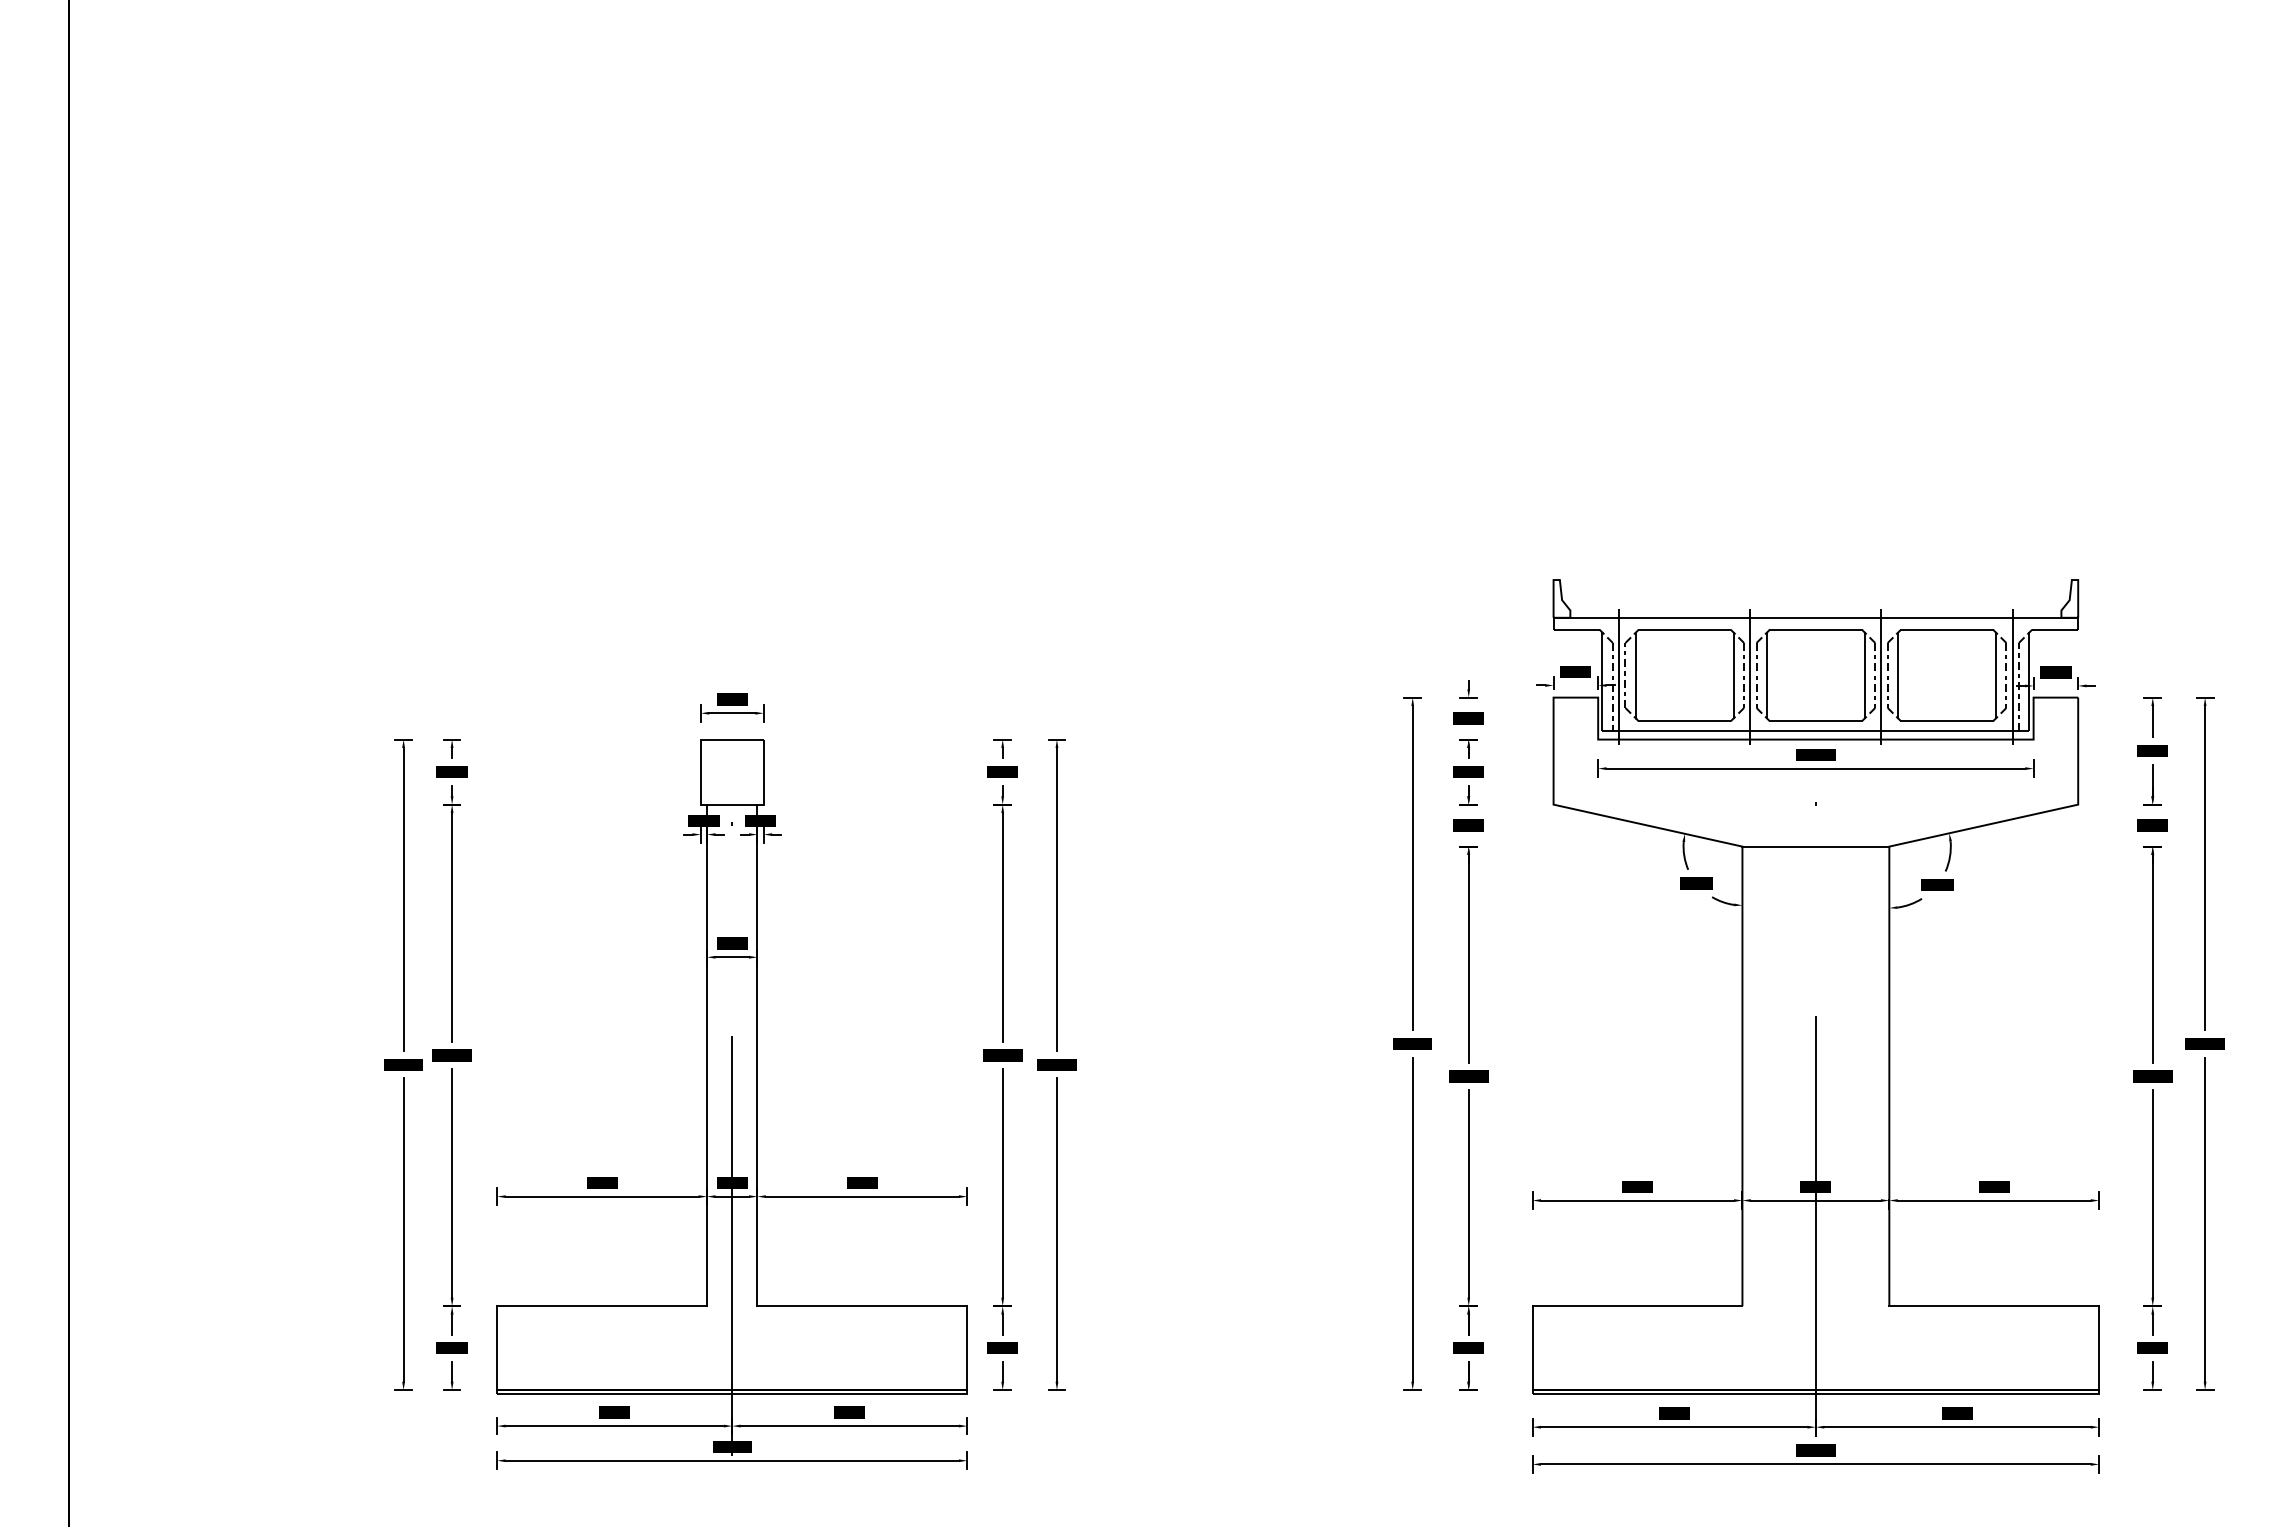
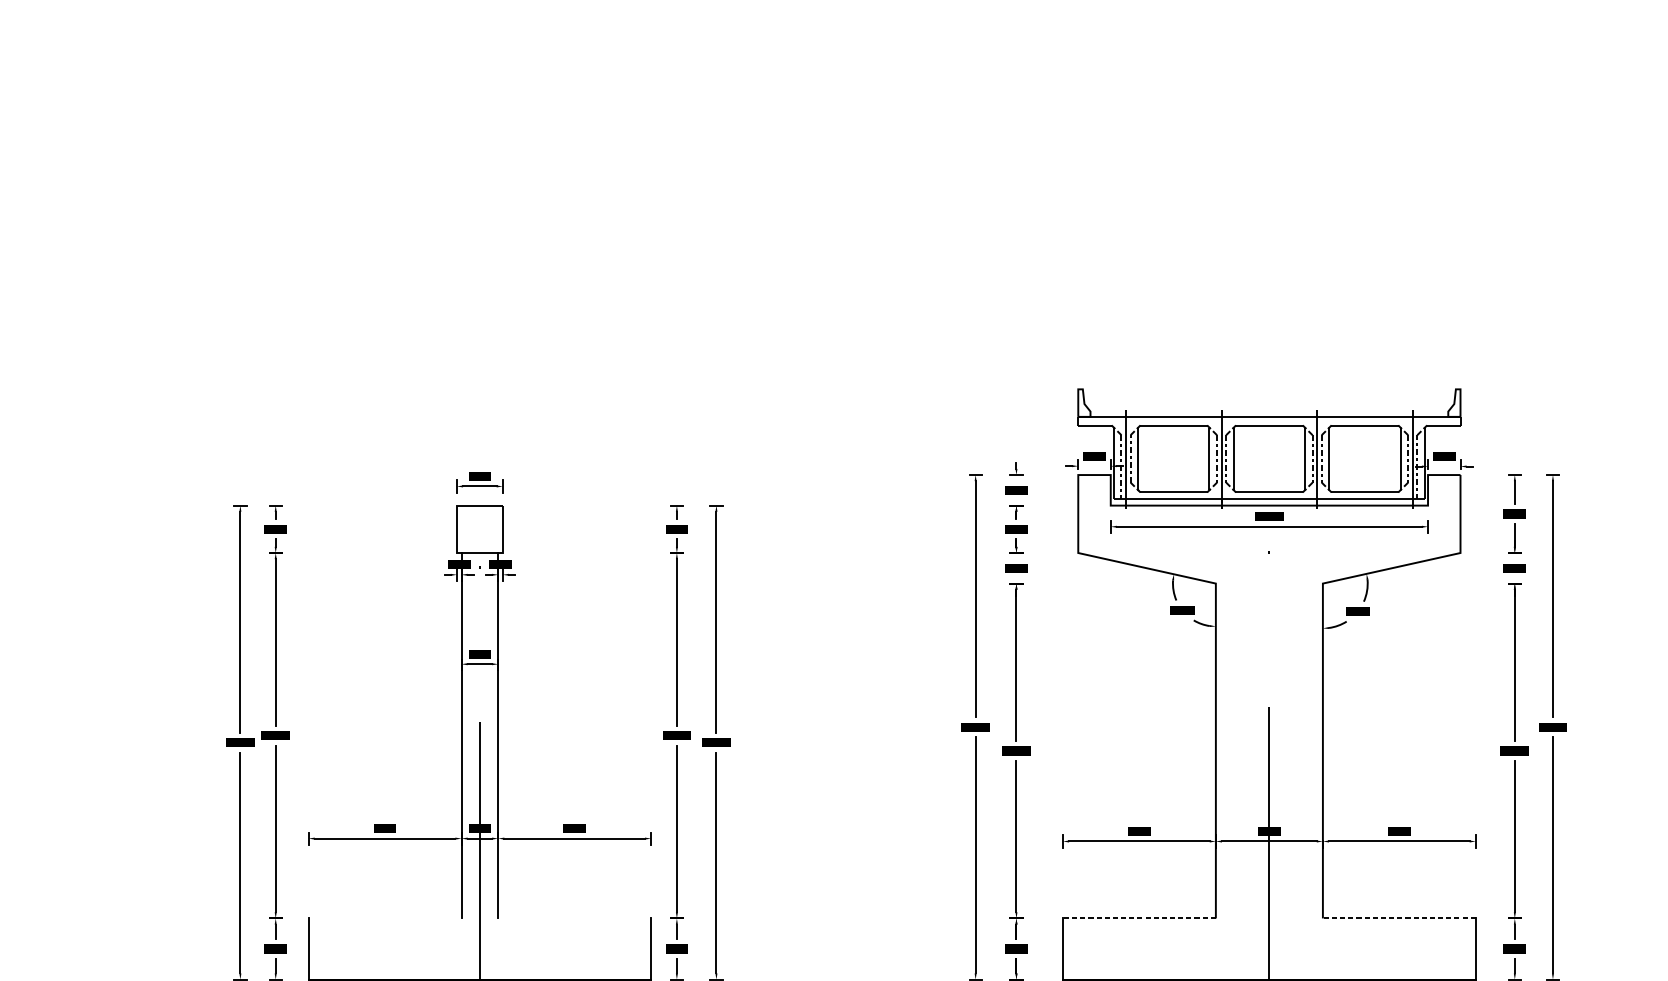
line: (1815, 846) -> (1269, 583), removed
line: (602, 1306) -> (385, 918), removed
line: (862, 1306) -> (574, 918), removed
line: (1637, 1306) -> (1139, 918), solid -> dashed
line: (1994, 1306) -> (1399, 918), solid -> dashed

